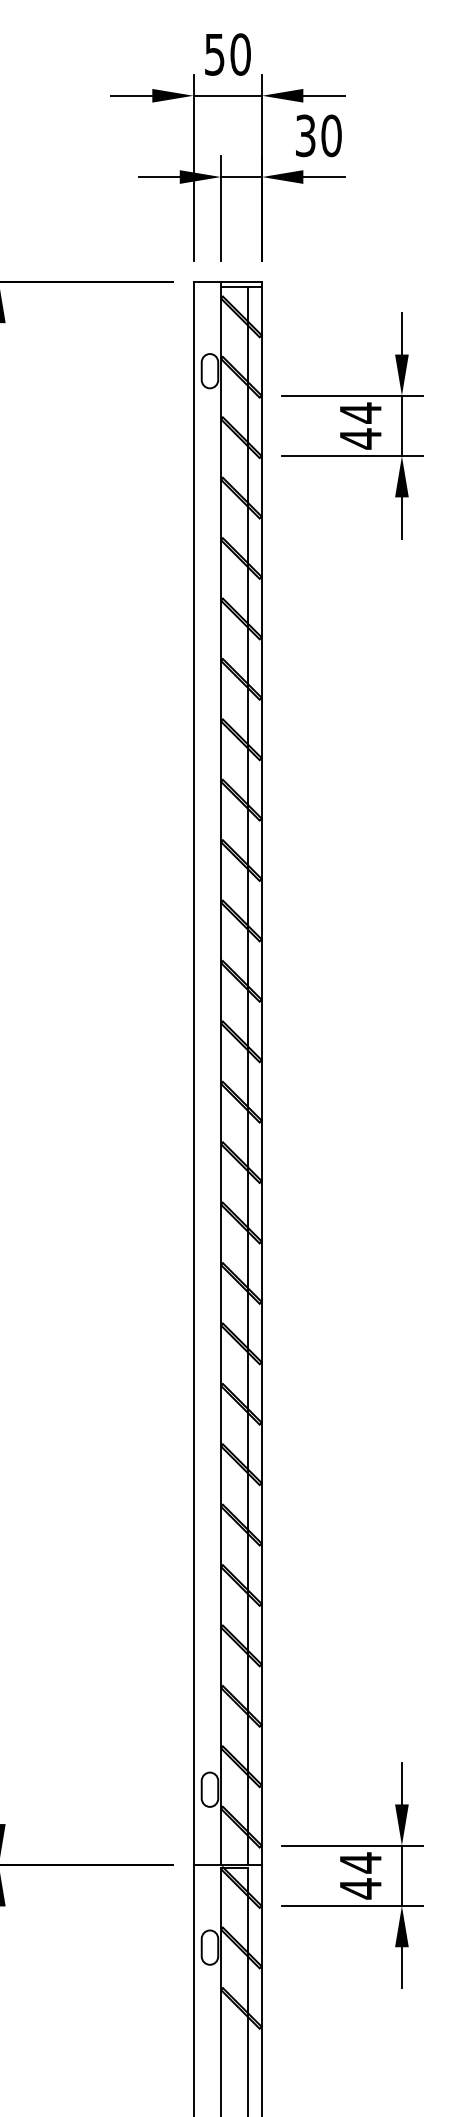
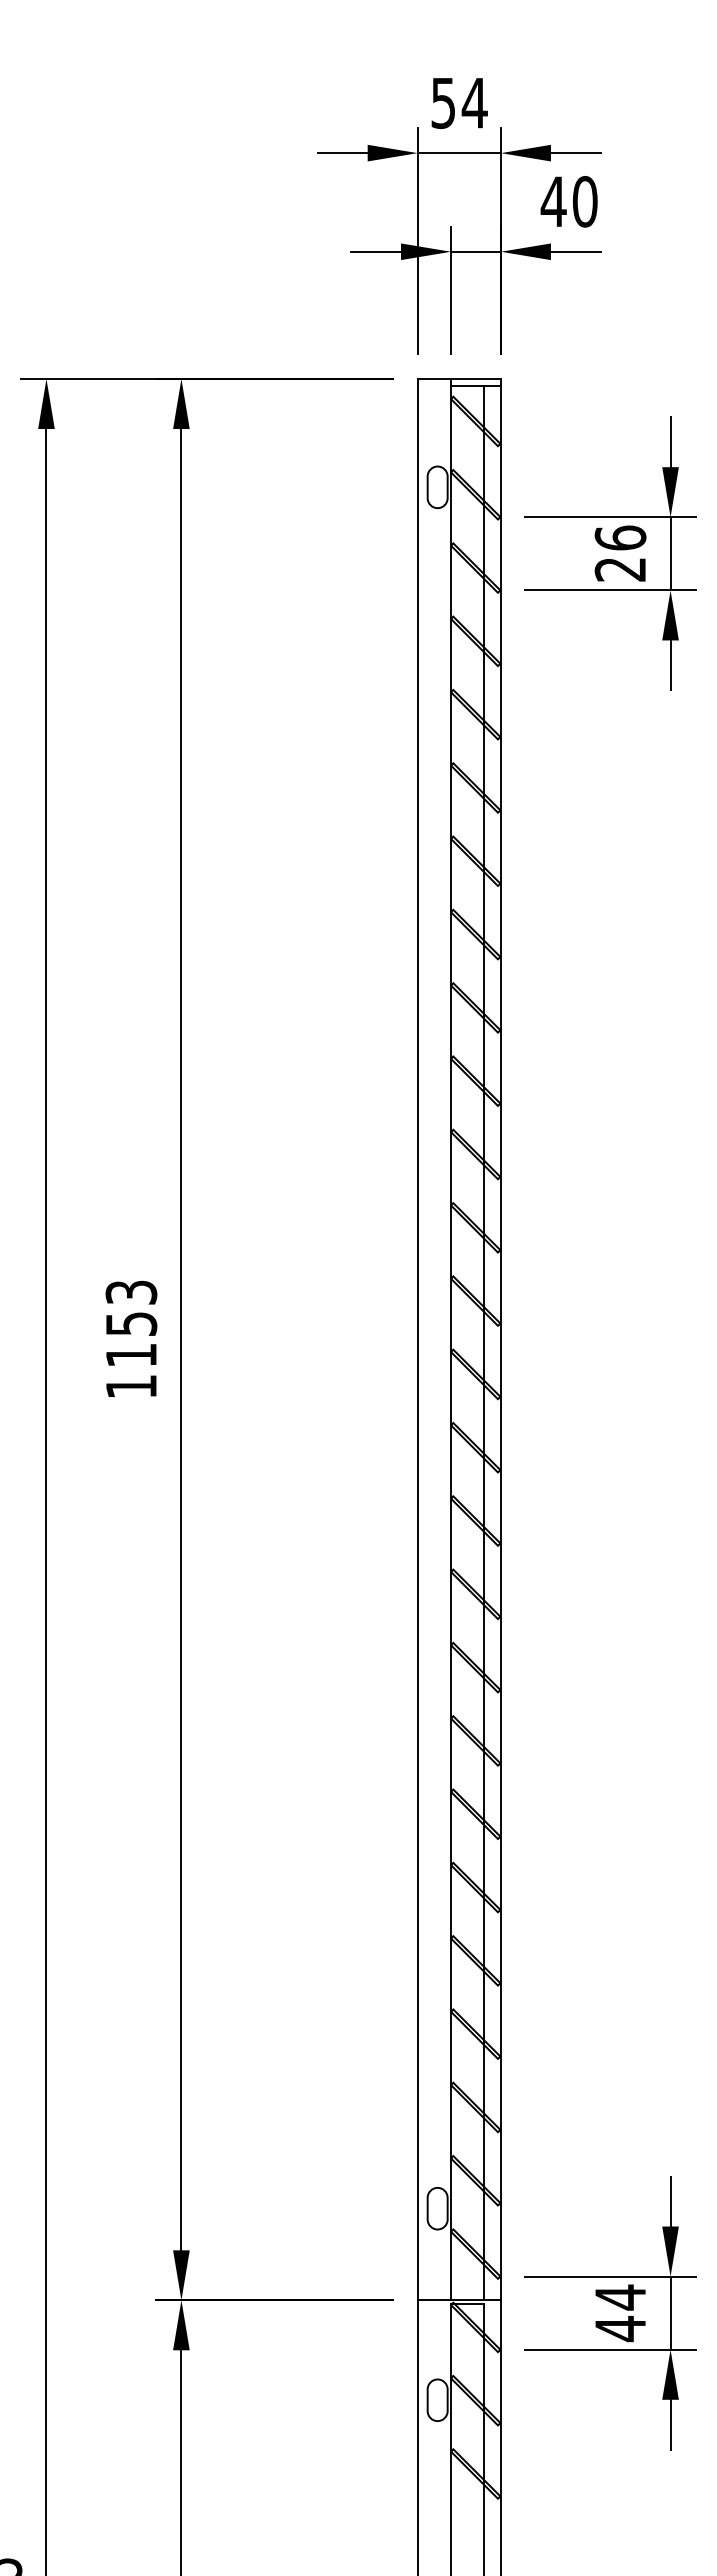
text: (240, 54) -> (474, 102), 50 -> 54
text: (305, 135) -> (553, 201), 30 -> 40
text: (360, 425) -> (620, 553), 44 -> 26

